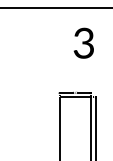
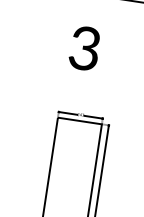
text: (83, 42) -> (84, 47), moved

